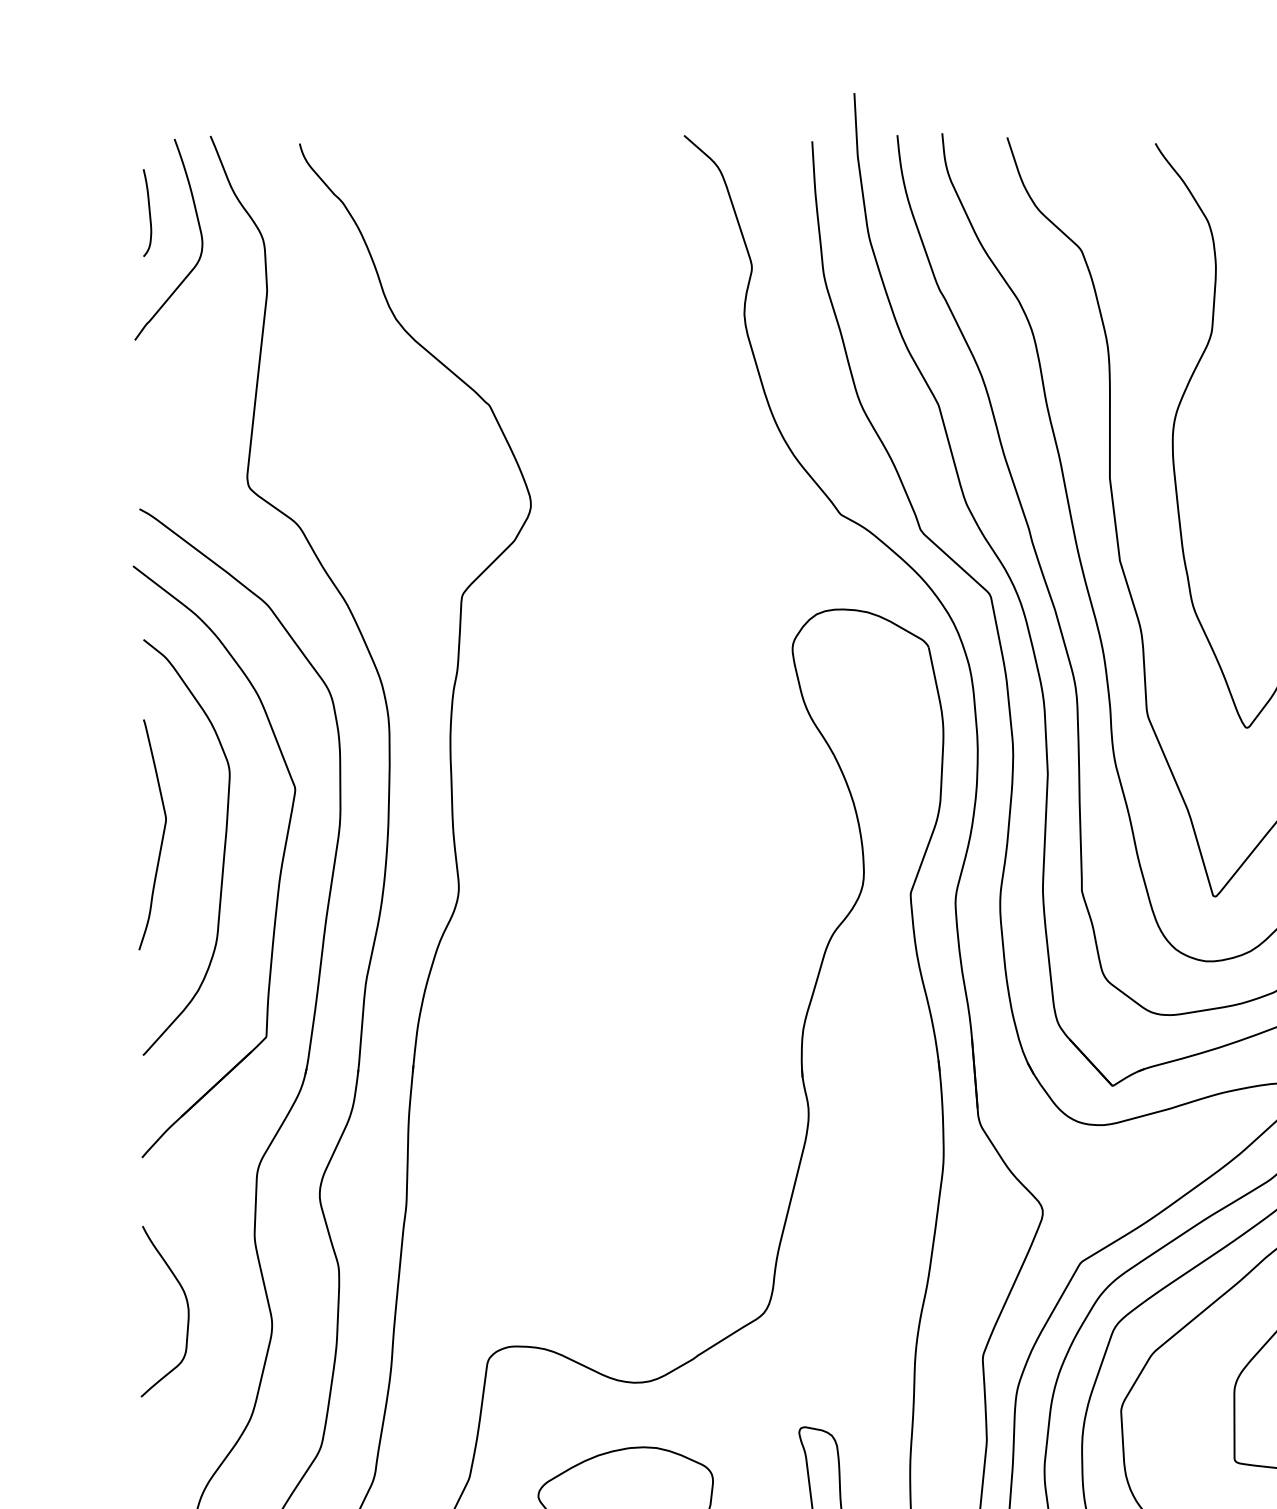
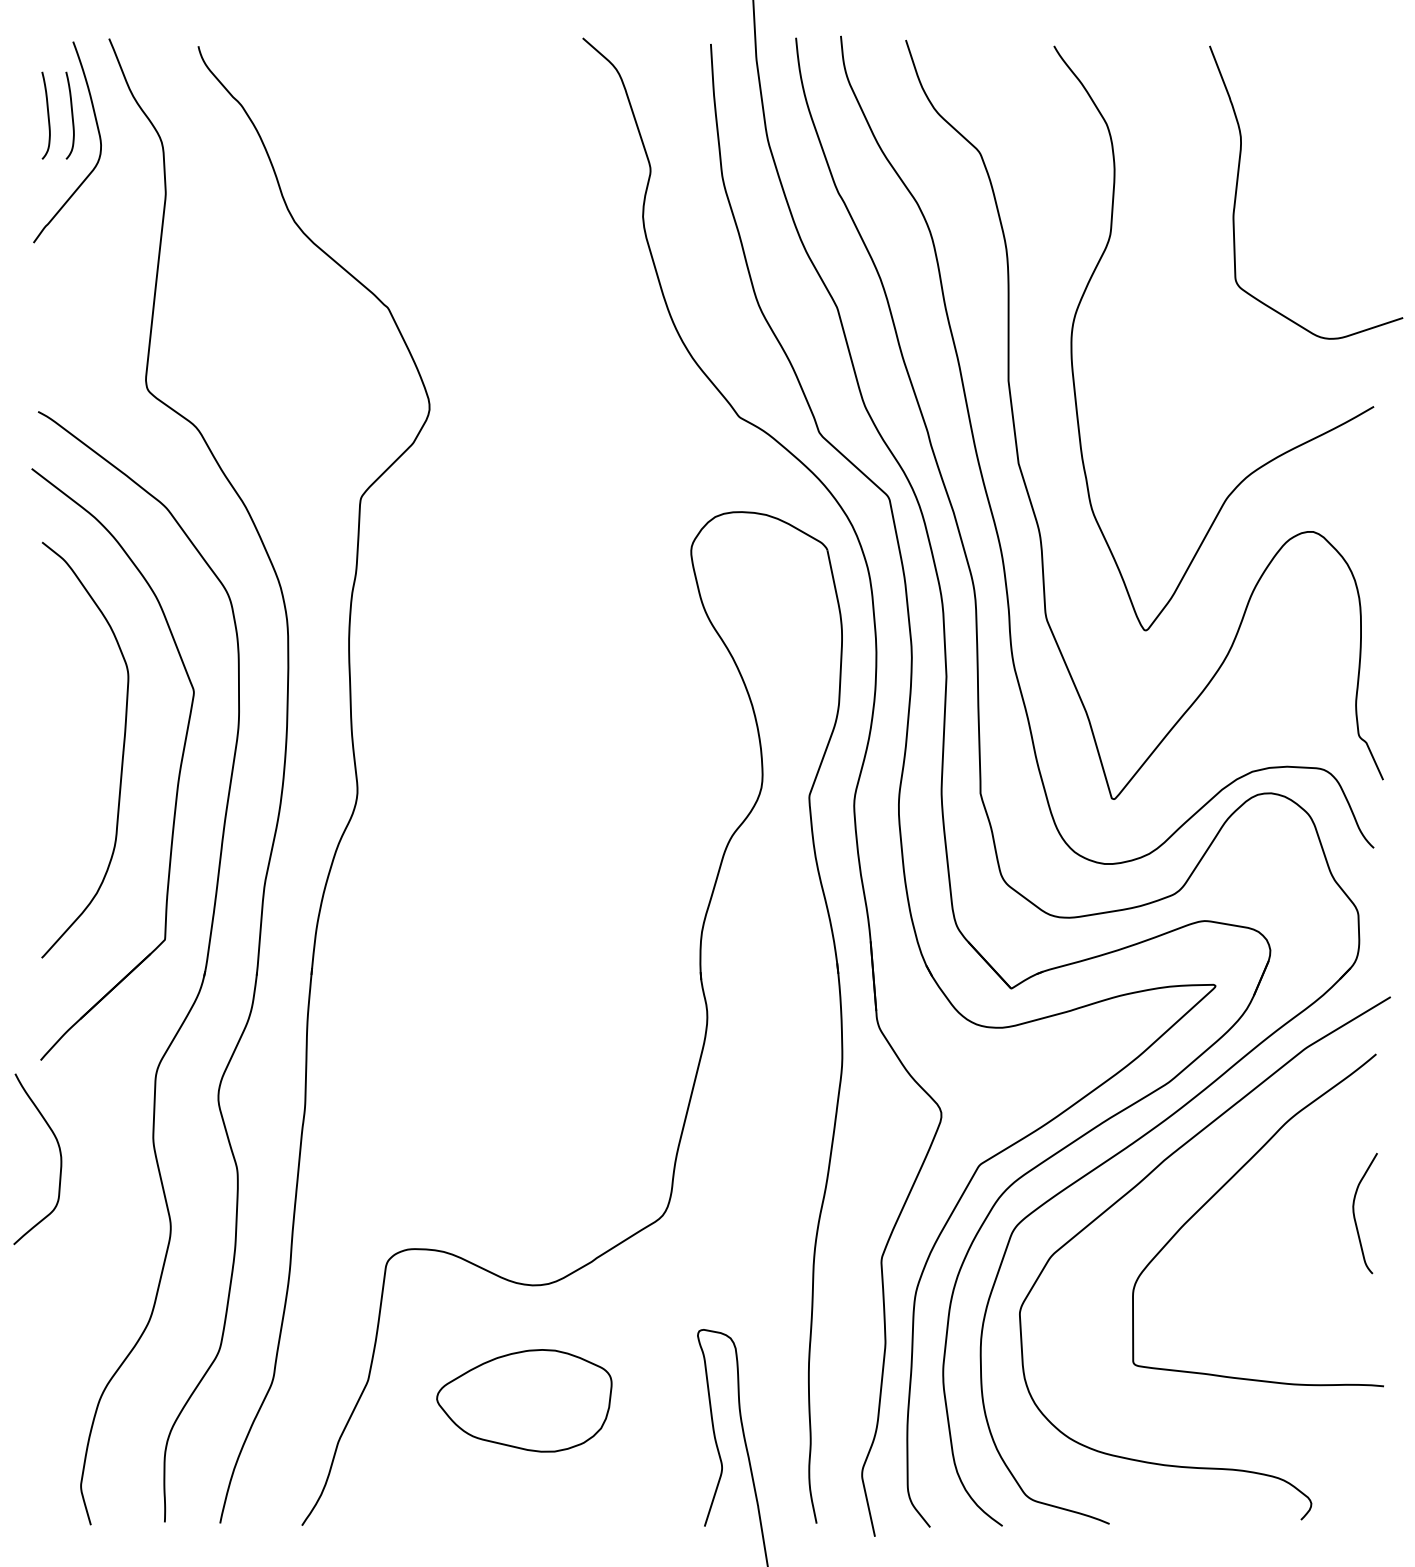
curve: (172, 212) -> (71, 115), added
curve: (161, 836) -> (60, 739), removed
curve: (186, 1305) -> (59, 1153), moved

